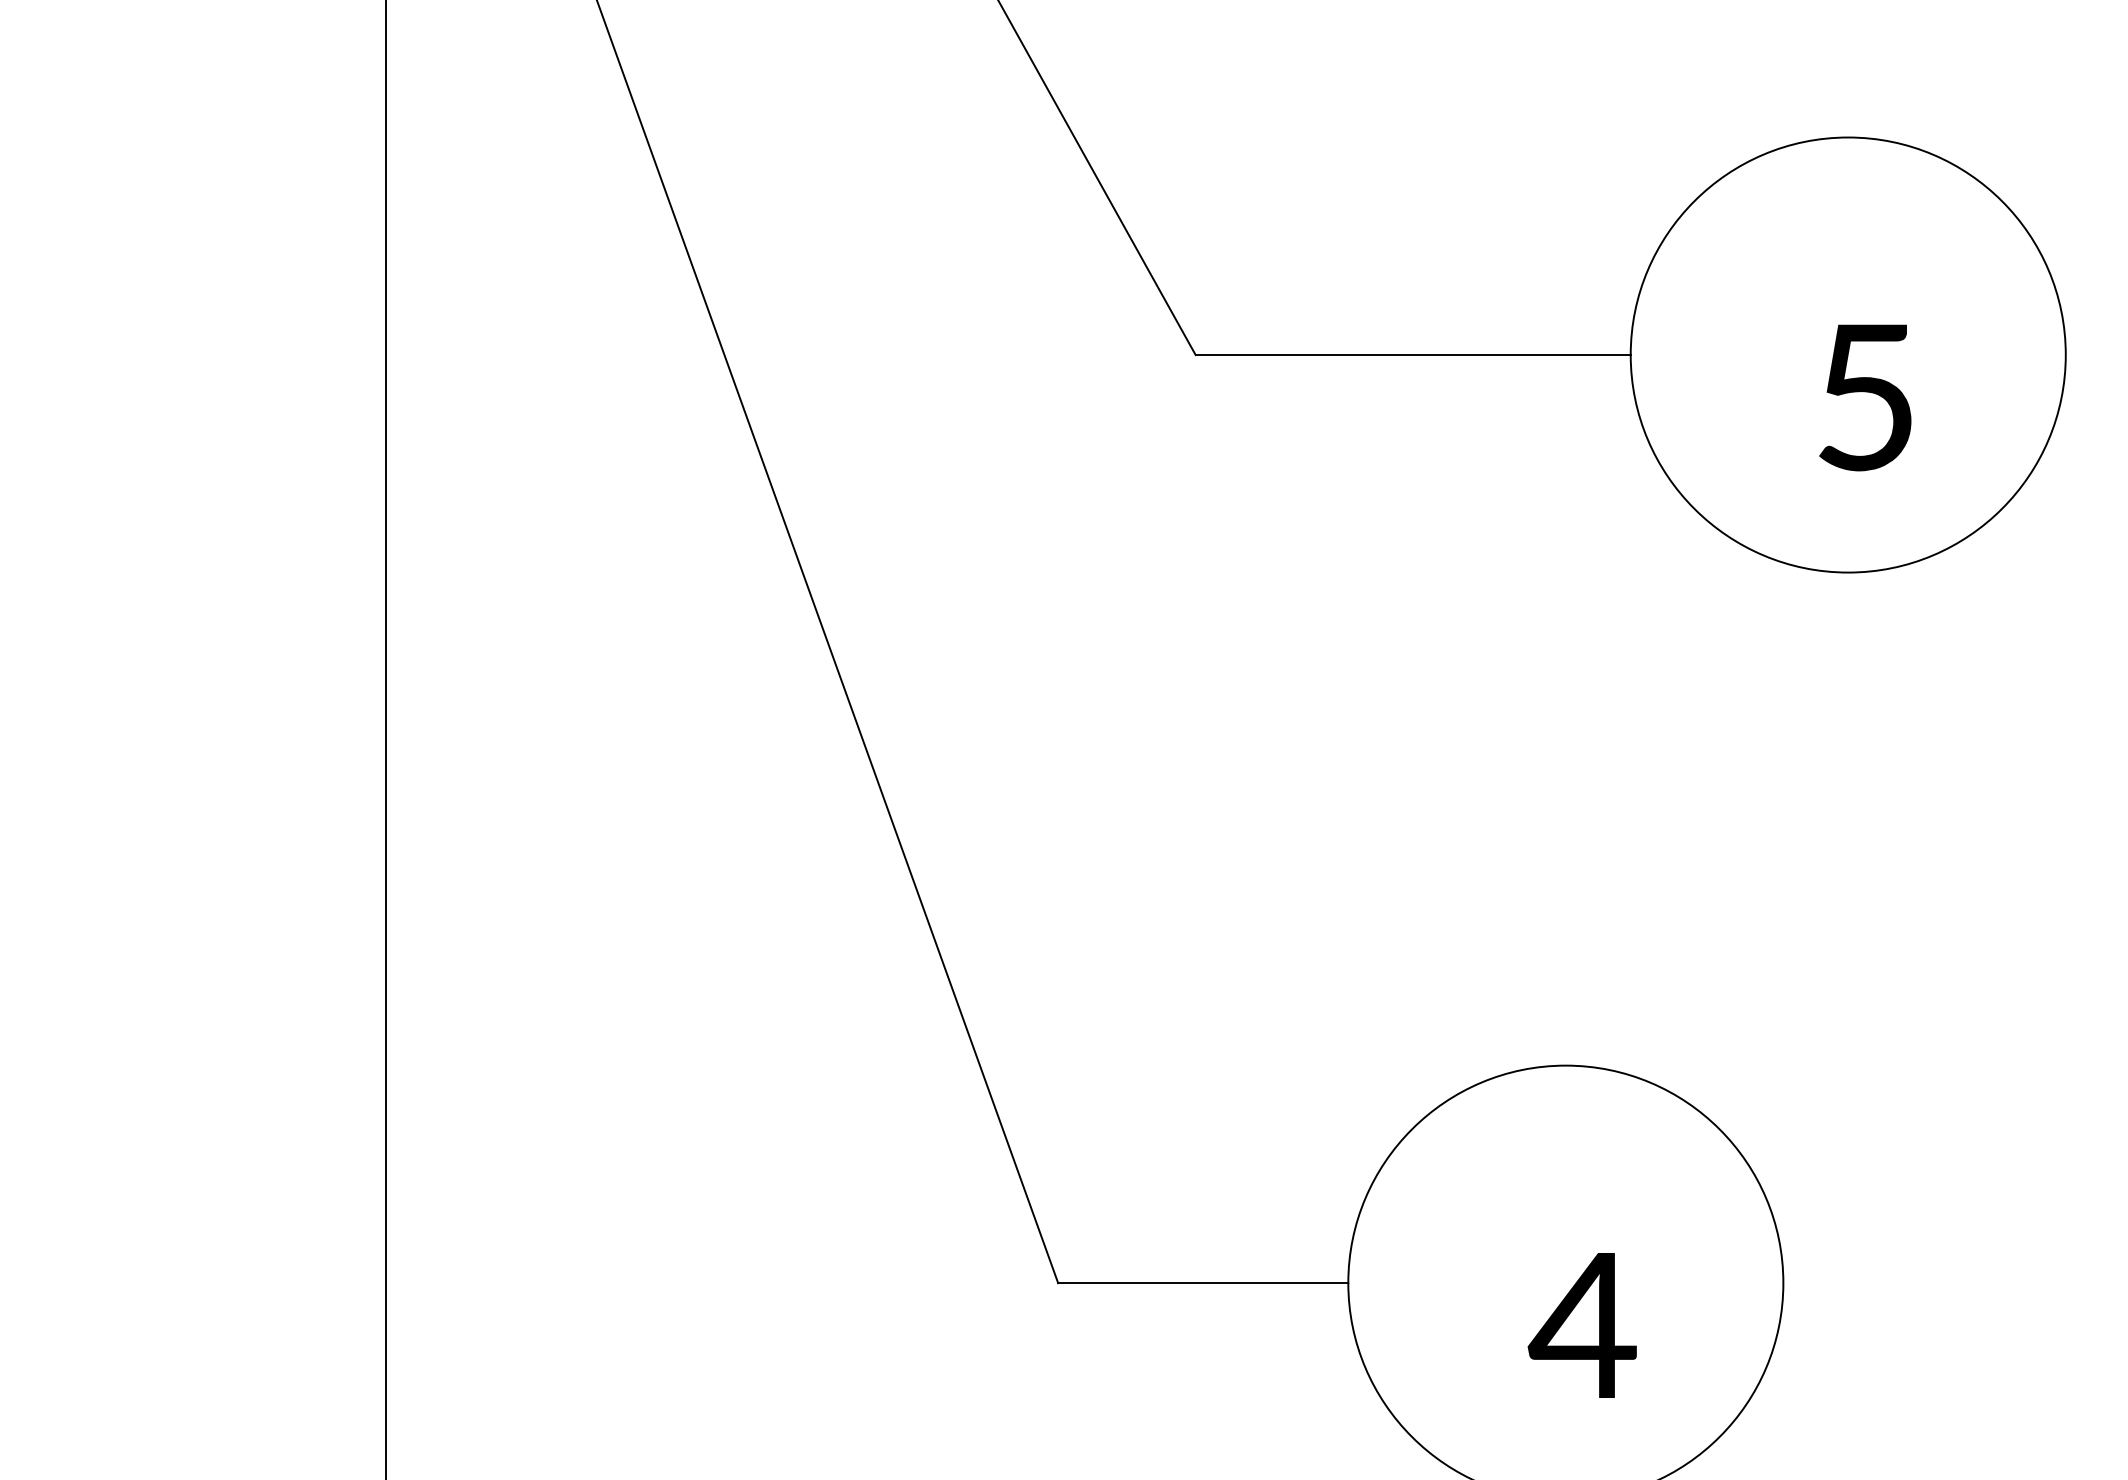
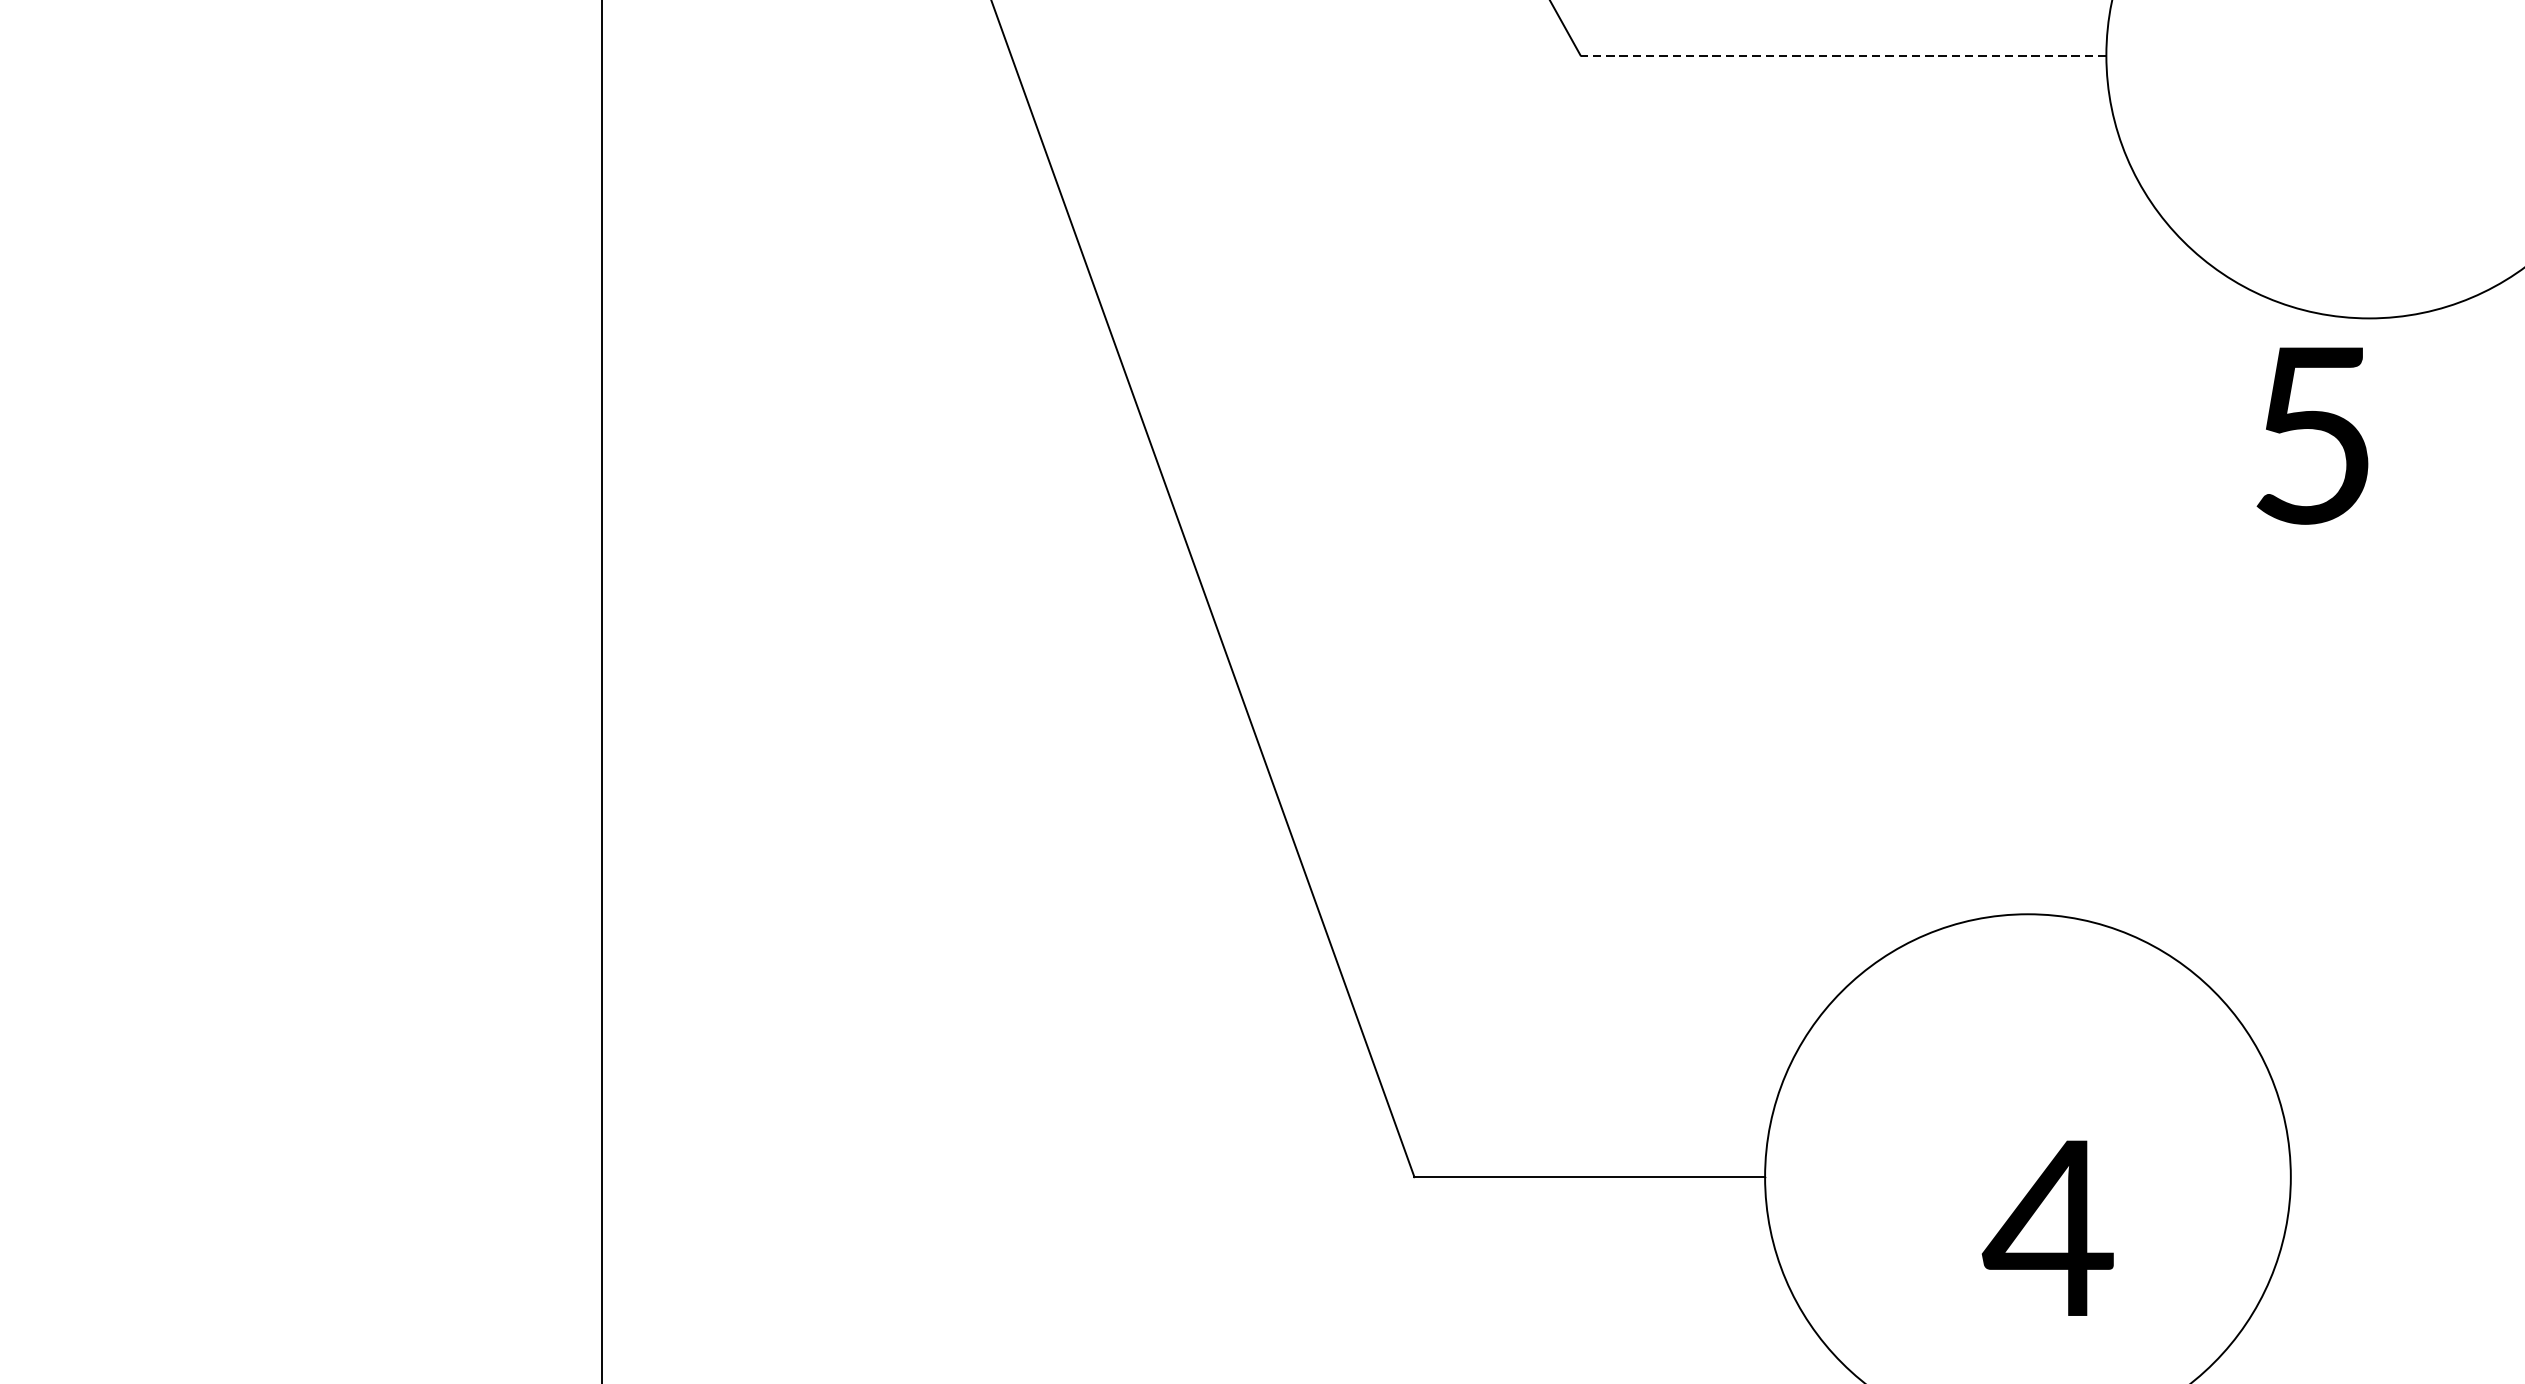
line: (1413, 355) -> (1843, 56), solid -> dashed
text: (1865, 397) -> (2312, 435), moved

